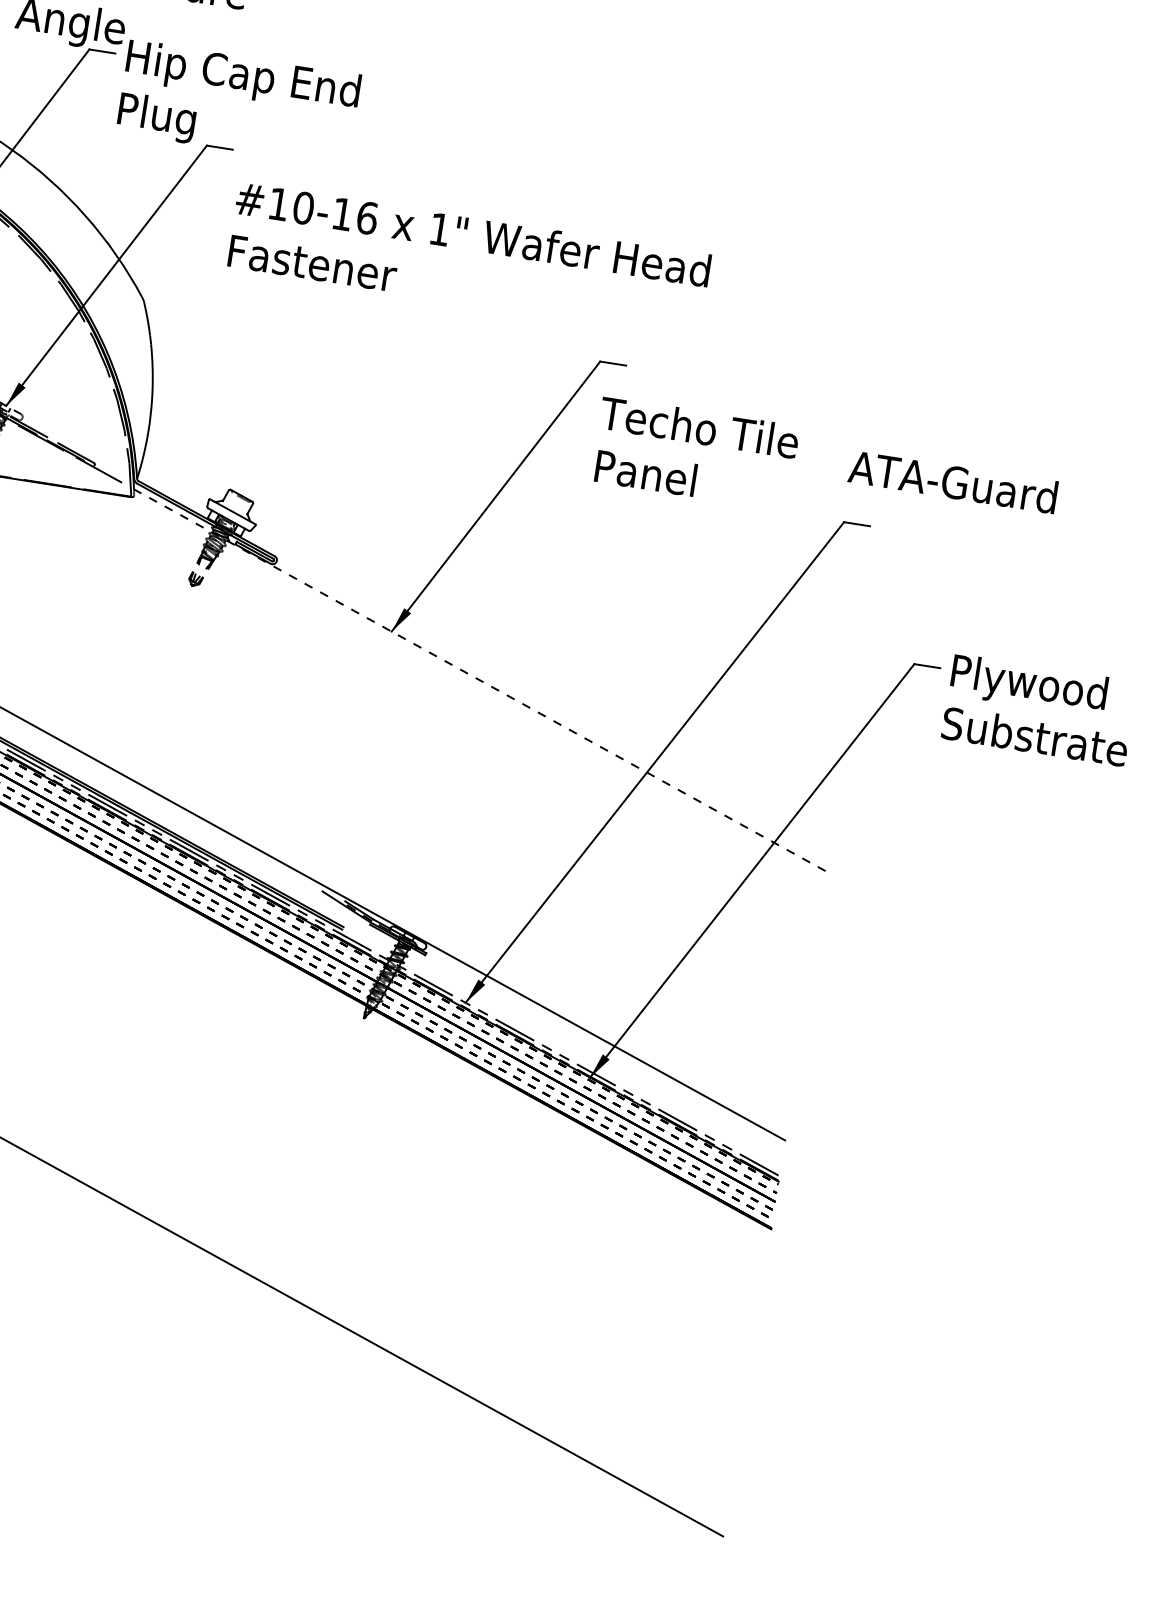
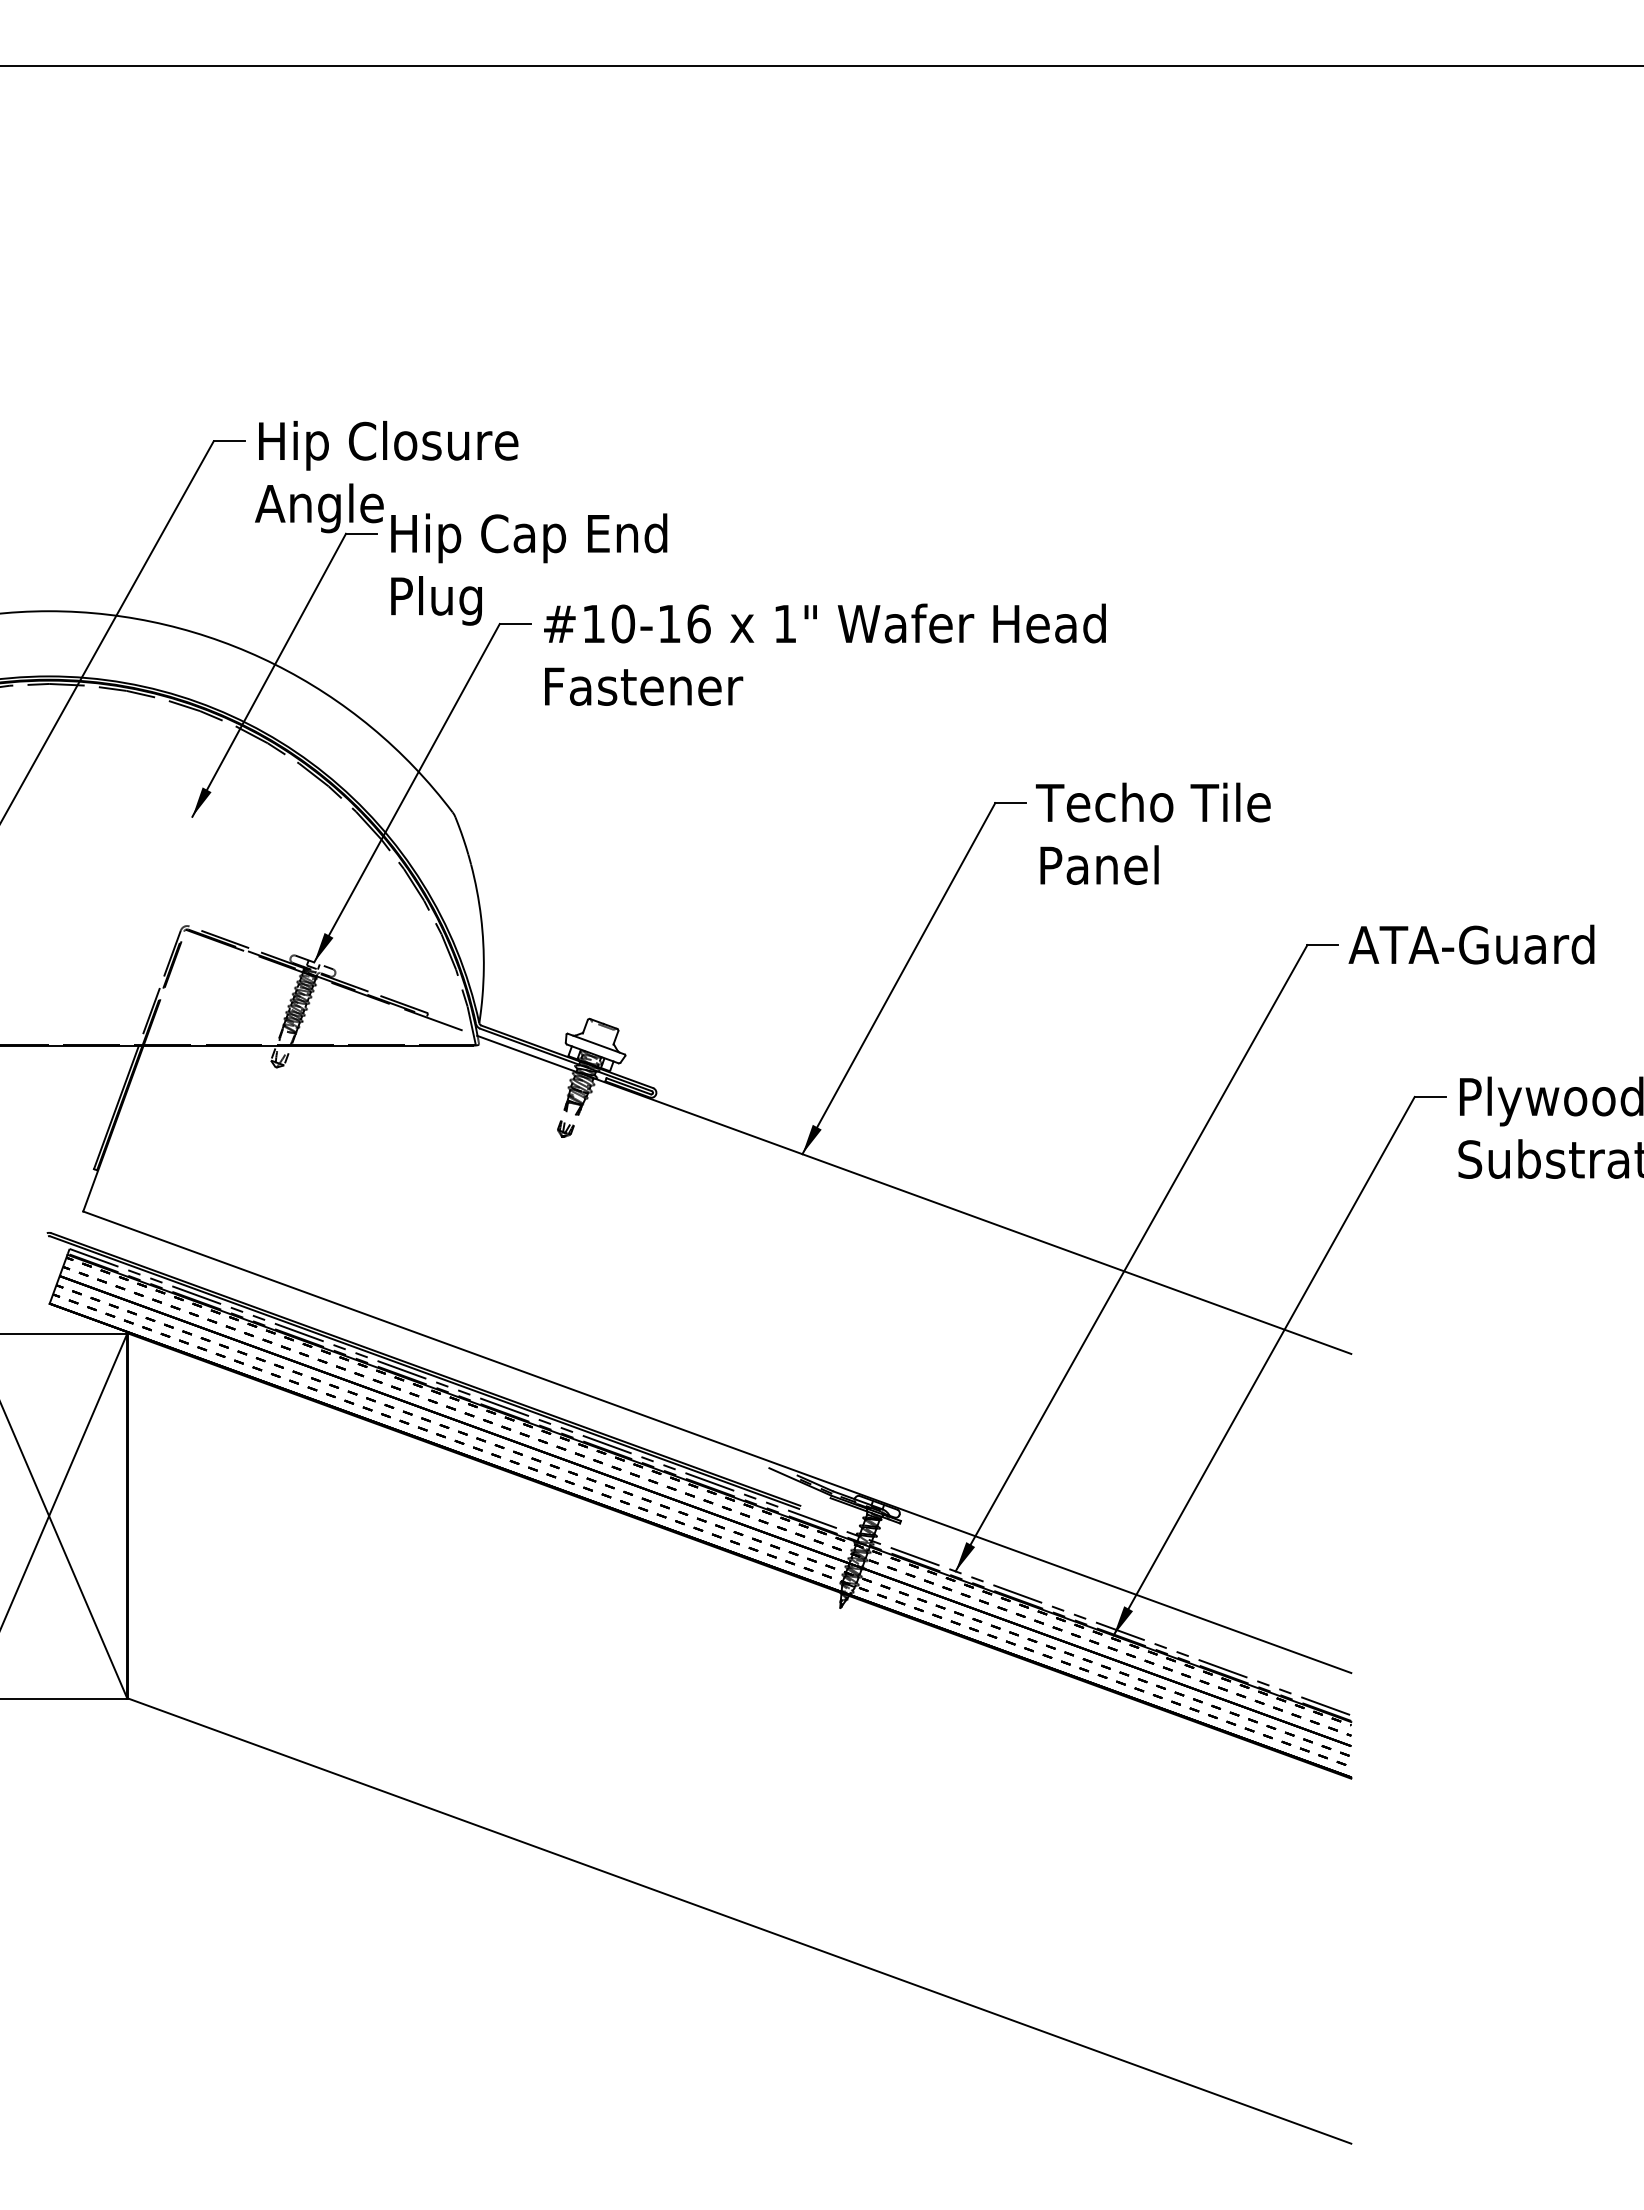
text: (468, 260) -> (824, 654), moved
text: (694, 453) -> (1152, 833), moved
text: (953, 481) -> (1471, 944), moved
line: (480, 681) -> (914, 1195), dashed -> solid

